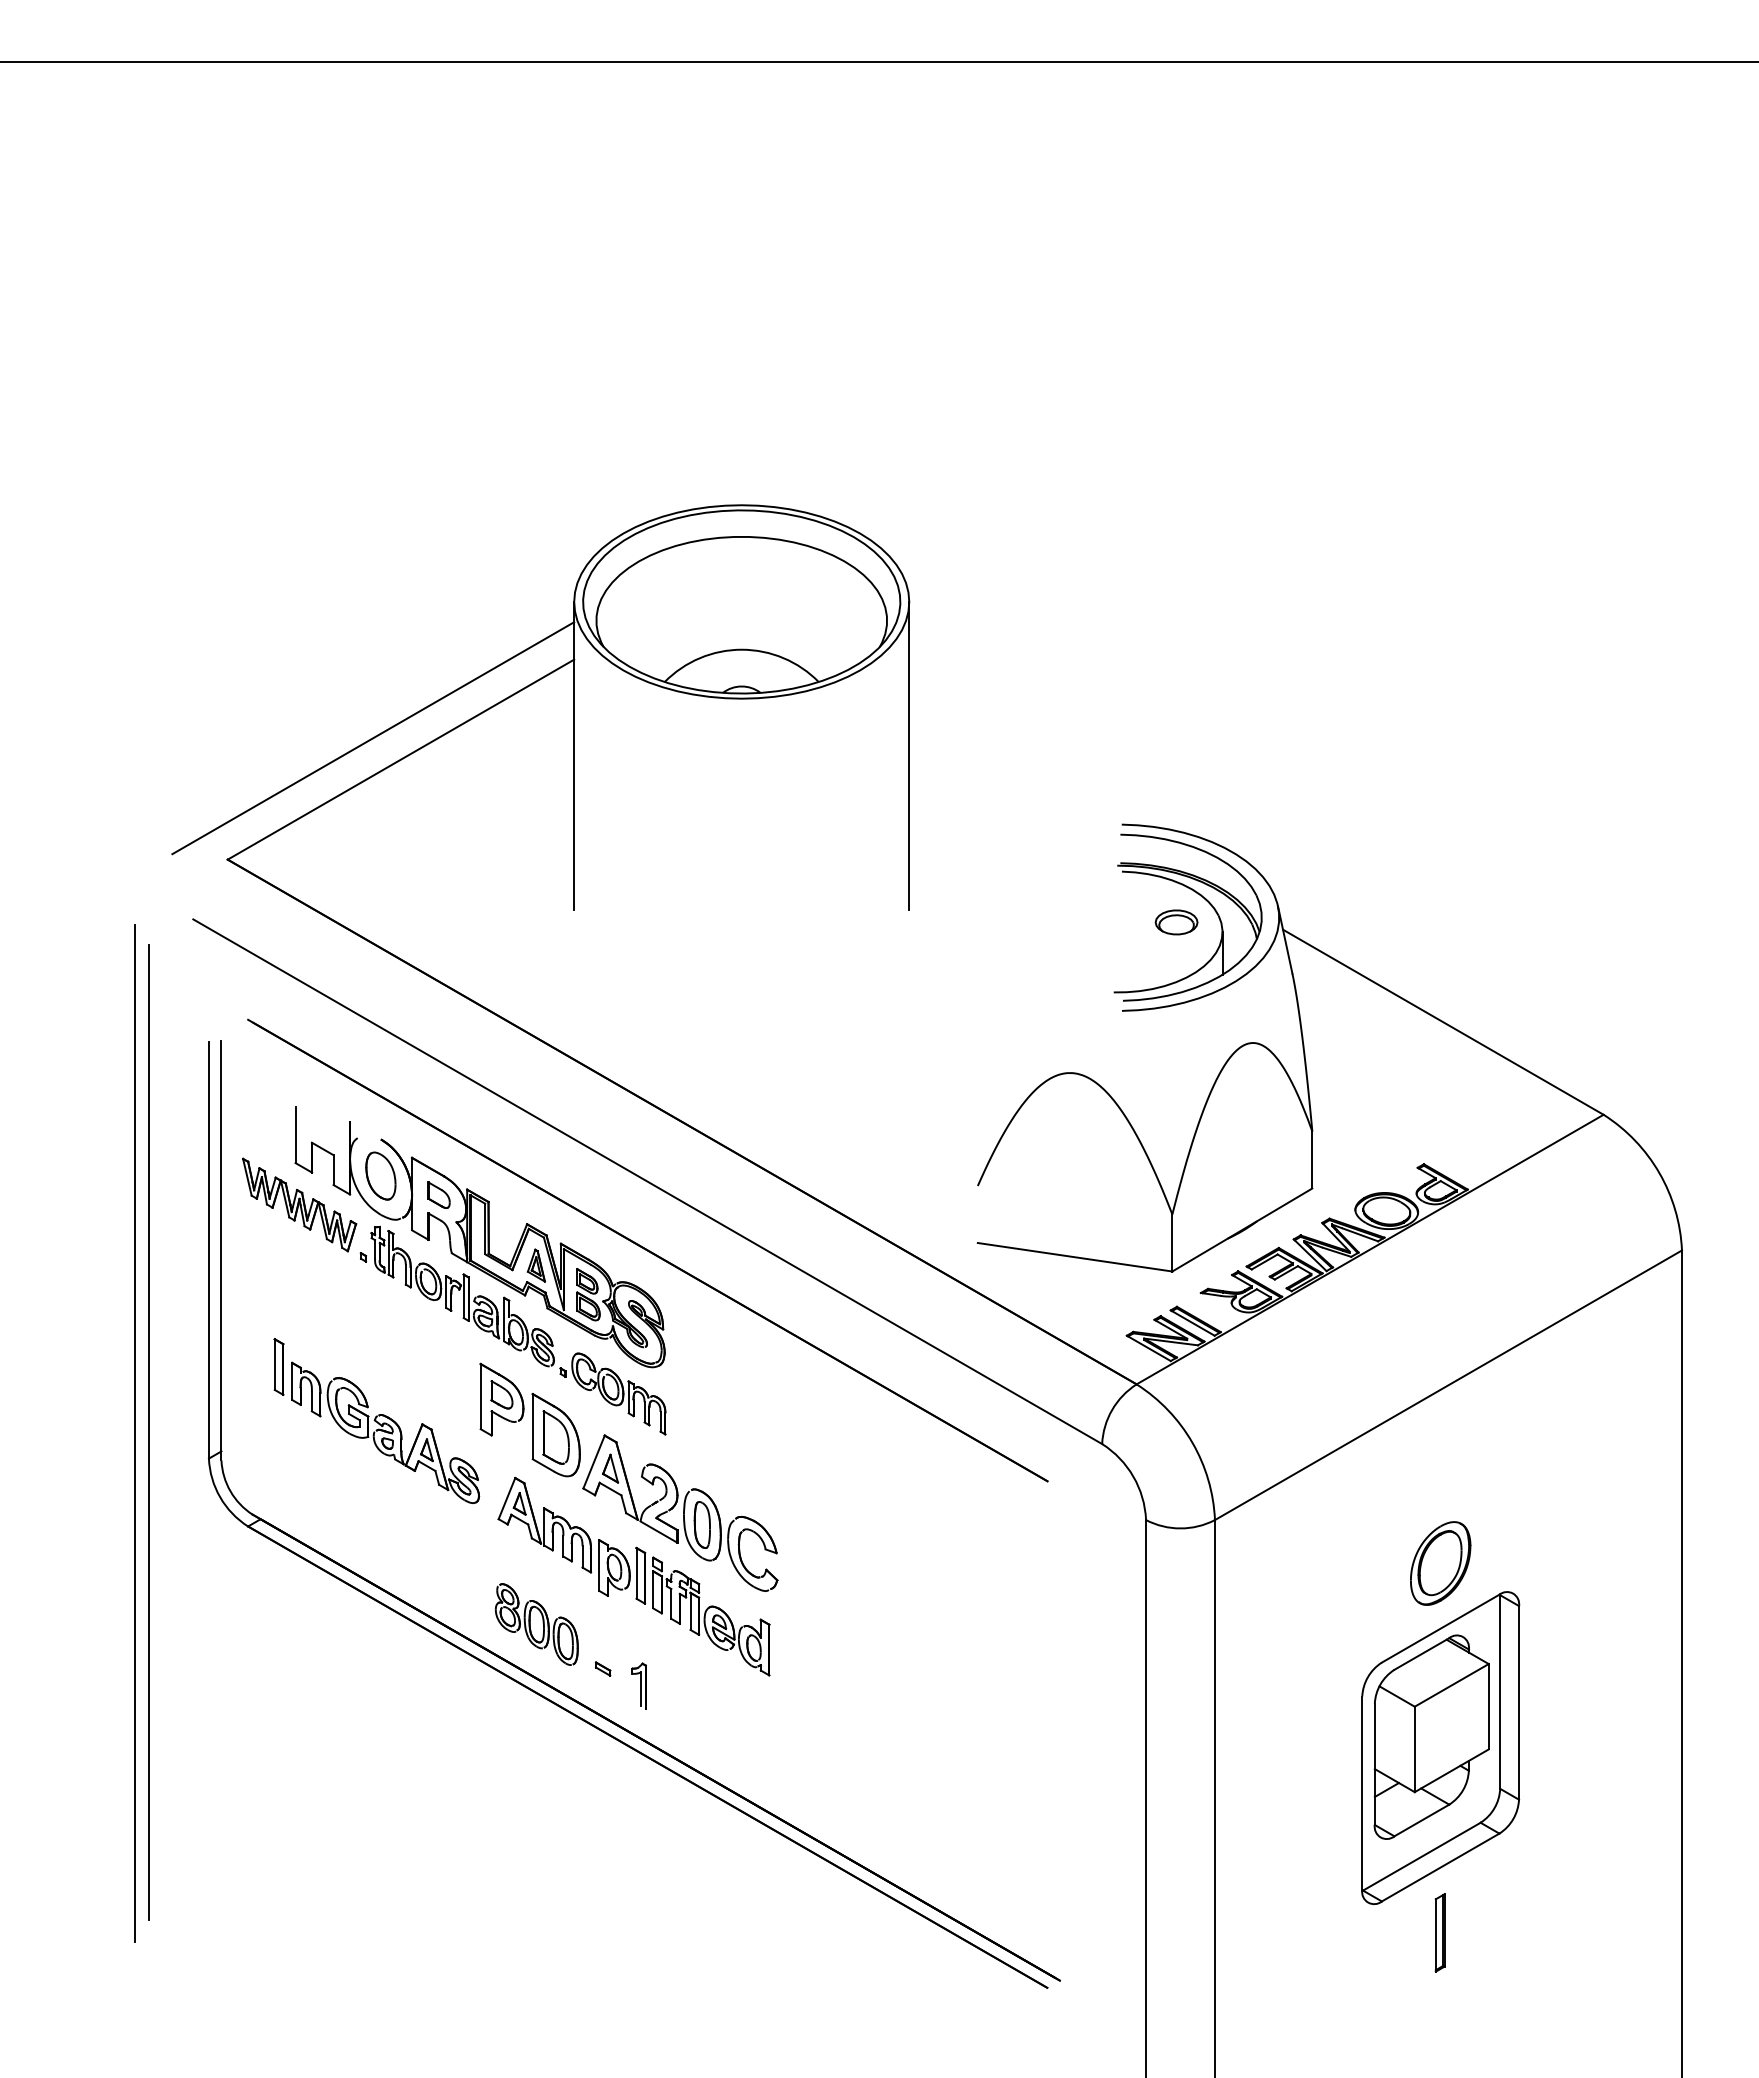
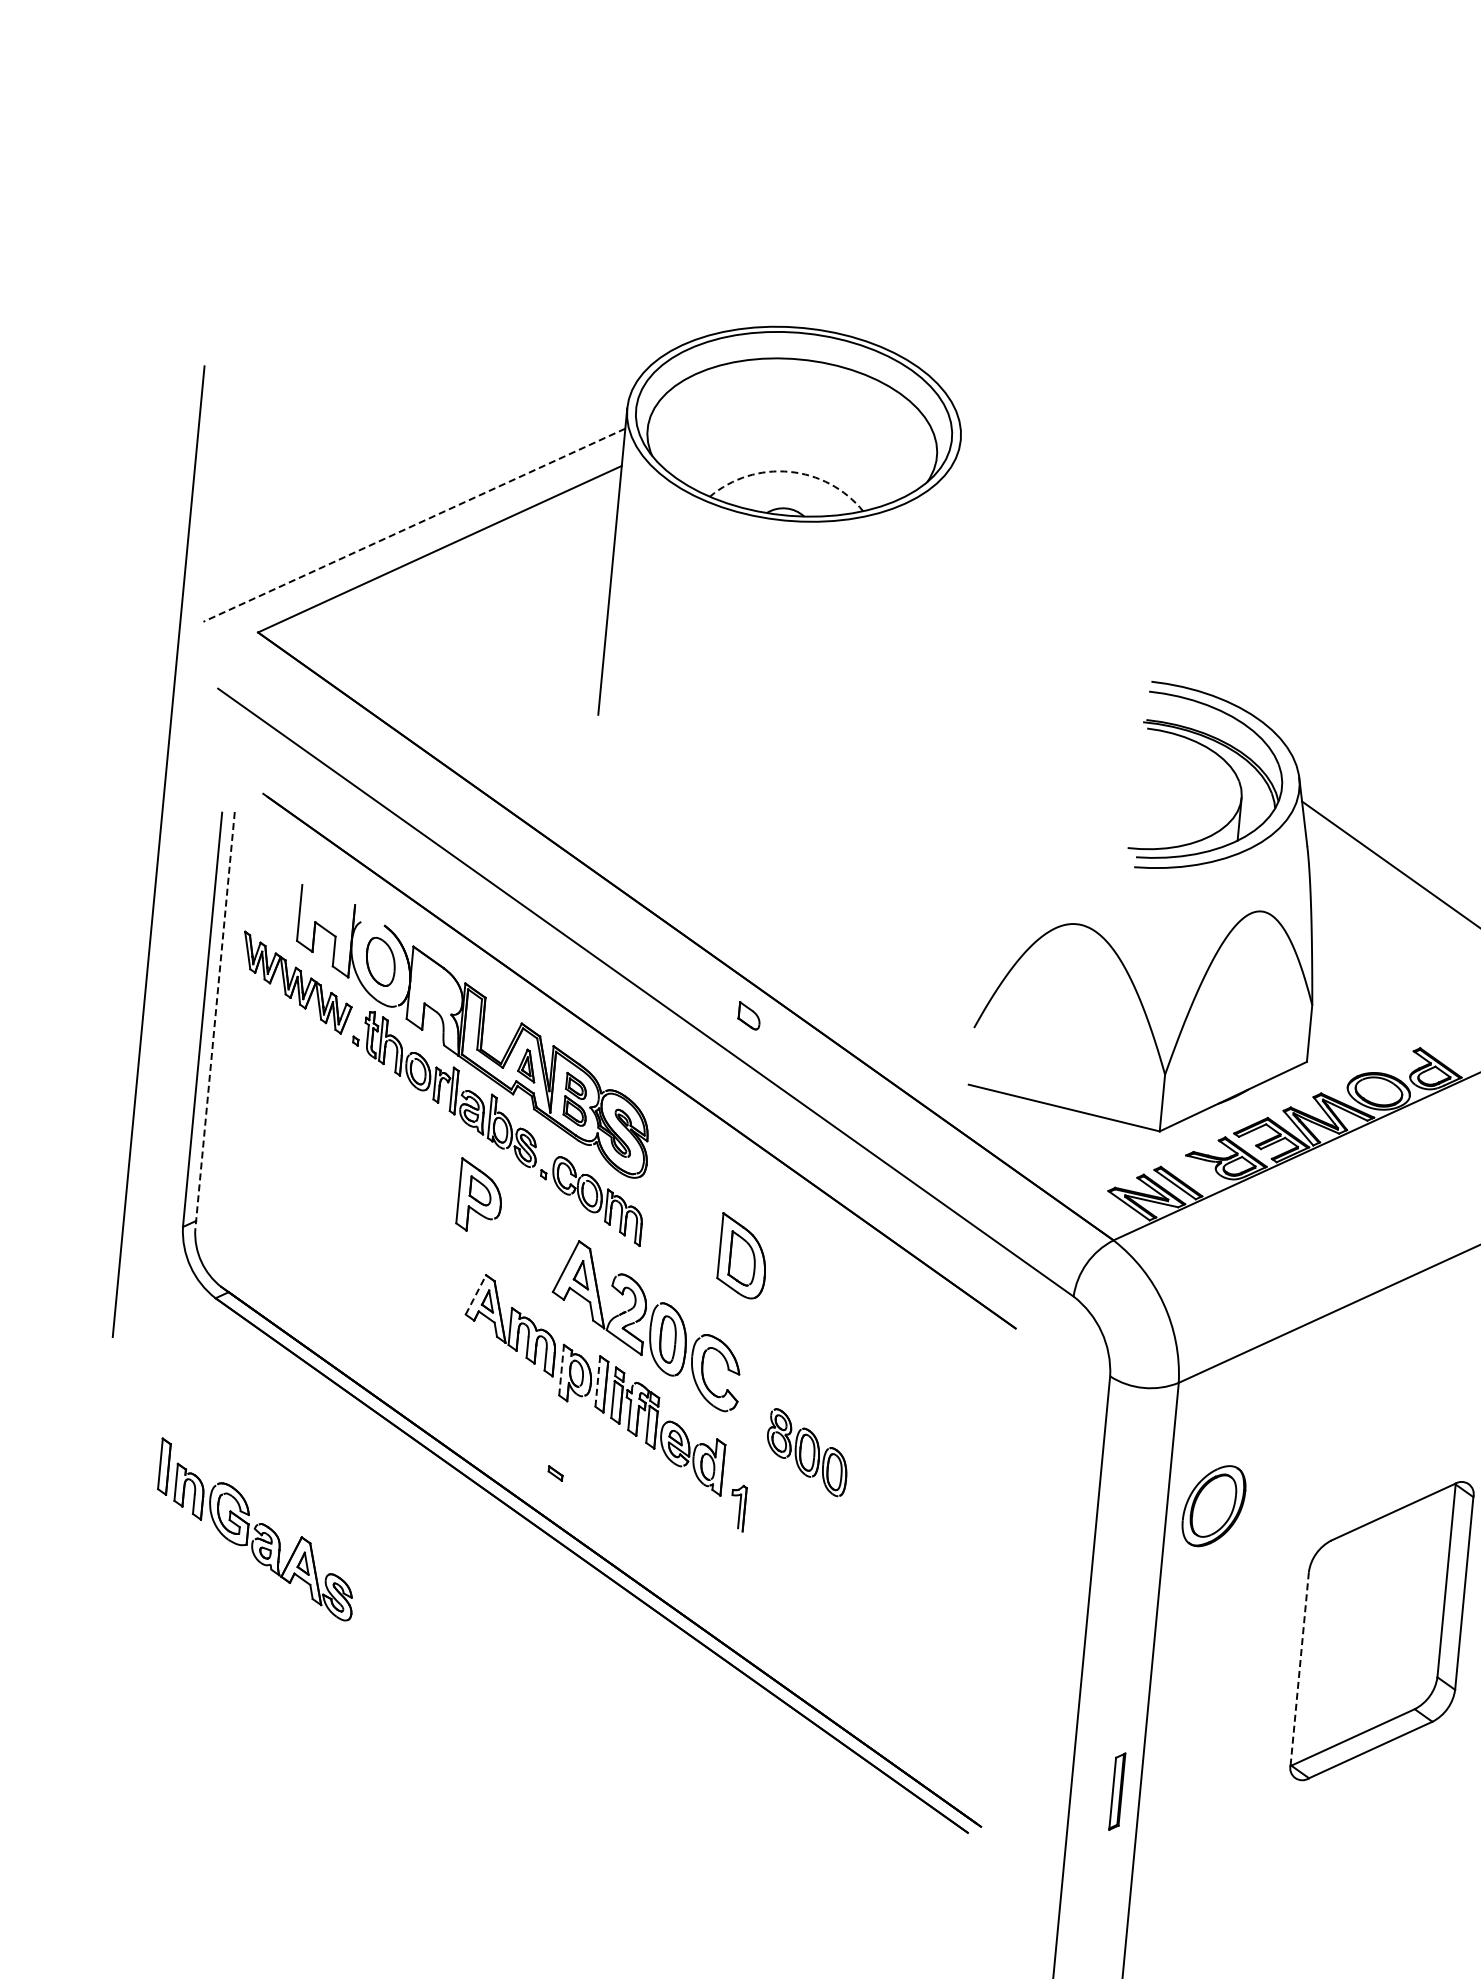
arc: (741, 649) -> (789, 471), solid -> dashed
line: (373, 738) -> (414, 525), solid -> dashed
line: (909, 755) -> (946, 592), removed
part: (1176, 922) -> (1196, 784), removed
part: (438, 1194) -> (748, 1015), moved
line: (221, 1250) -> (215, 1020), solid -> dashed
part: (376, 1420) -> (256, 1529), moved
line: (135, 1432) -> (112, 1194), removed
line: (148, 1432) -> (157, 851), moved
part: (555, 1435) -> (742, 1256), moved
line: (507, 1498) -> (476, 1294), solid -> dashed
part: (1440, 1563) -> (1213, 1506), moved
line: (599, 1565) -> (561, 1370), solid -> dashed
line: (636, 1572) -> (597, 1380), solid -> dashed
part: (536, 1624) -> (807, 1452), moved
part: (638, 1685) -> (737, 1507), moved
part: (1431, 1736) -> (1373, 1618), removed
line: (1362, 1793) -> (1299, 1668), solid -> dashed
part: (1439, 1932) -> (1116, 1791), moved

